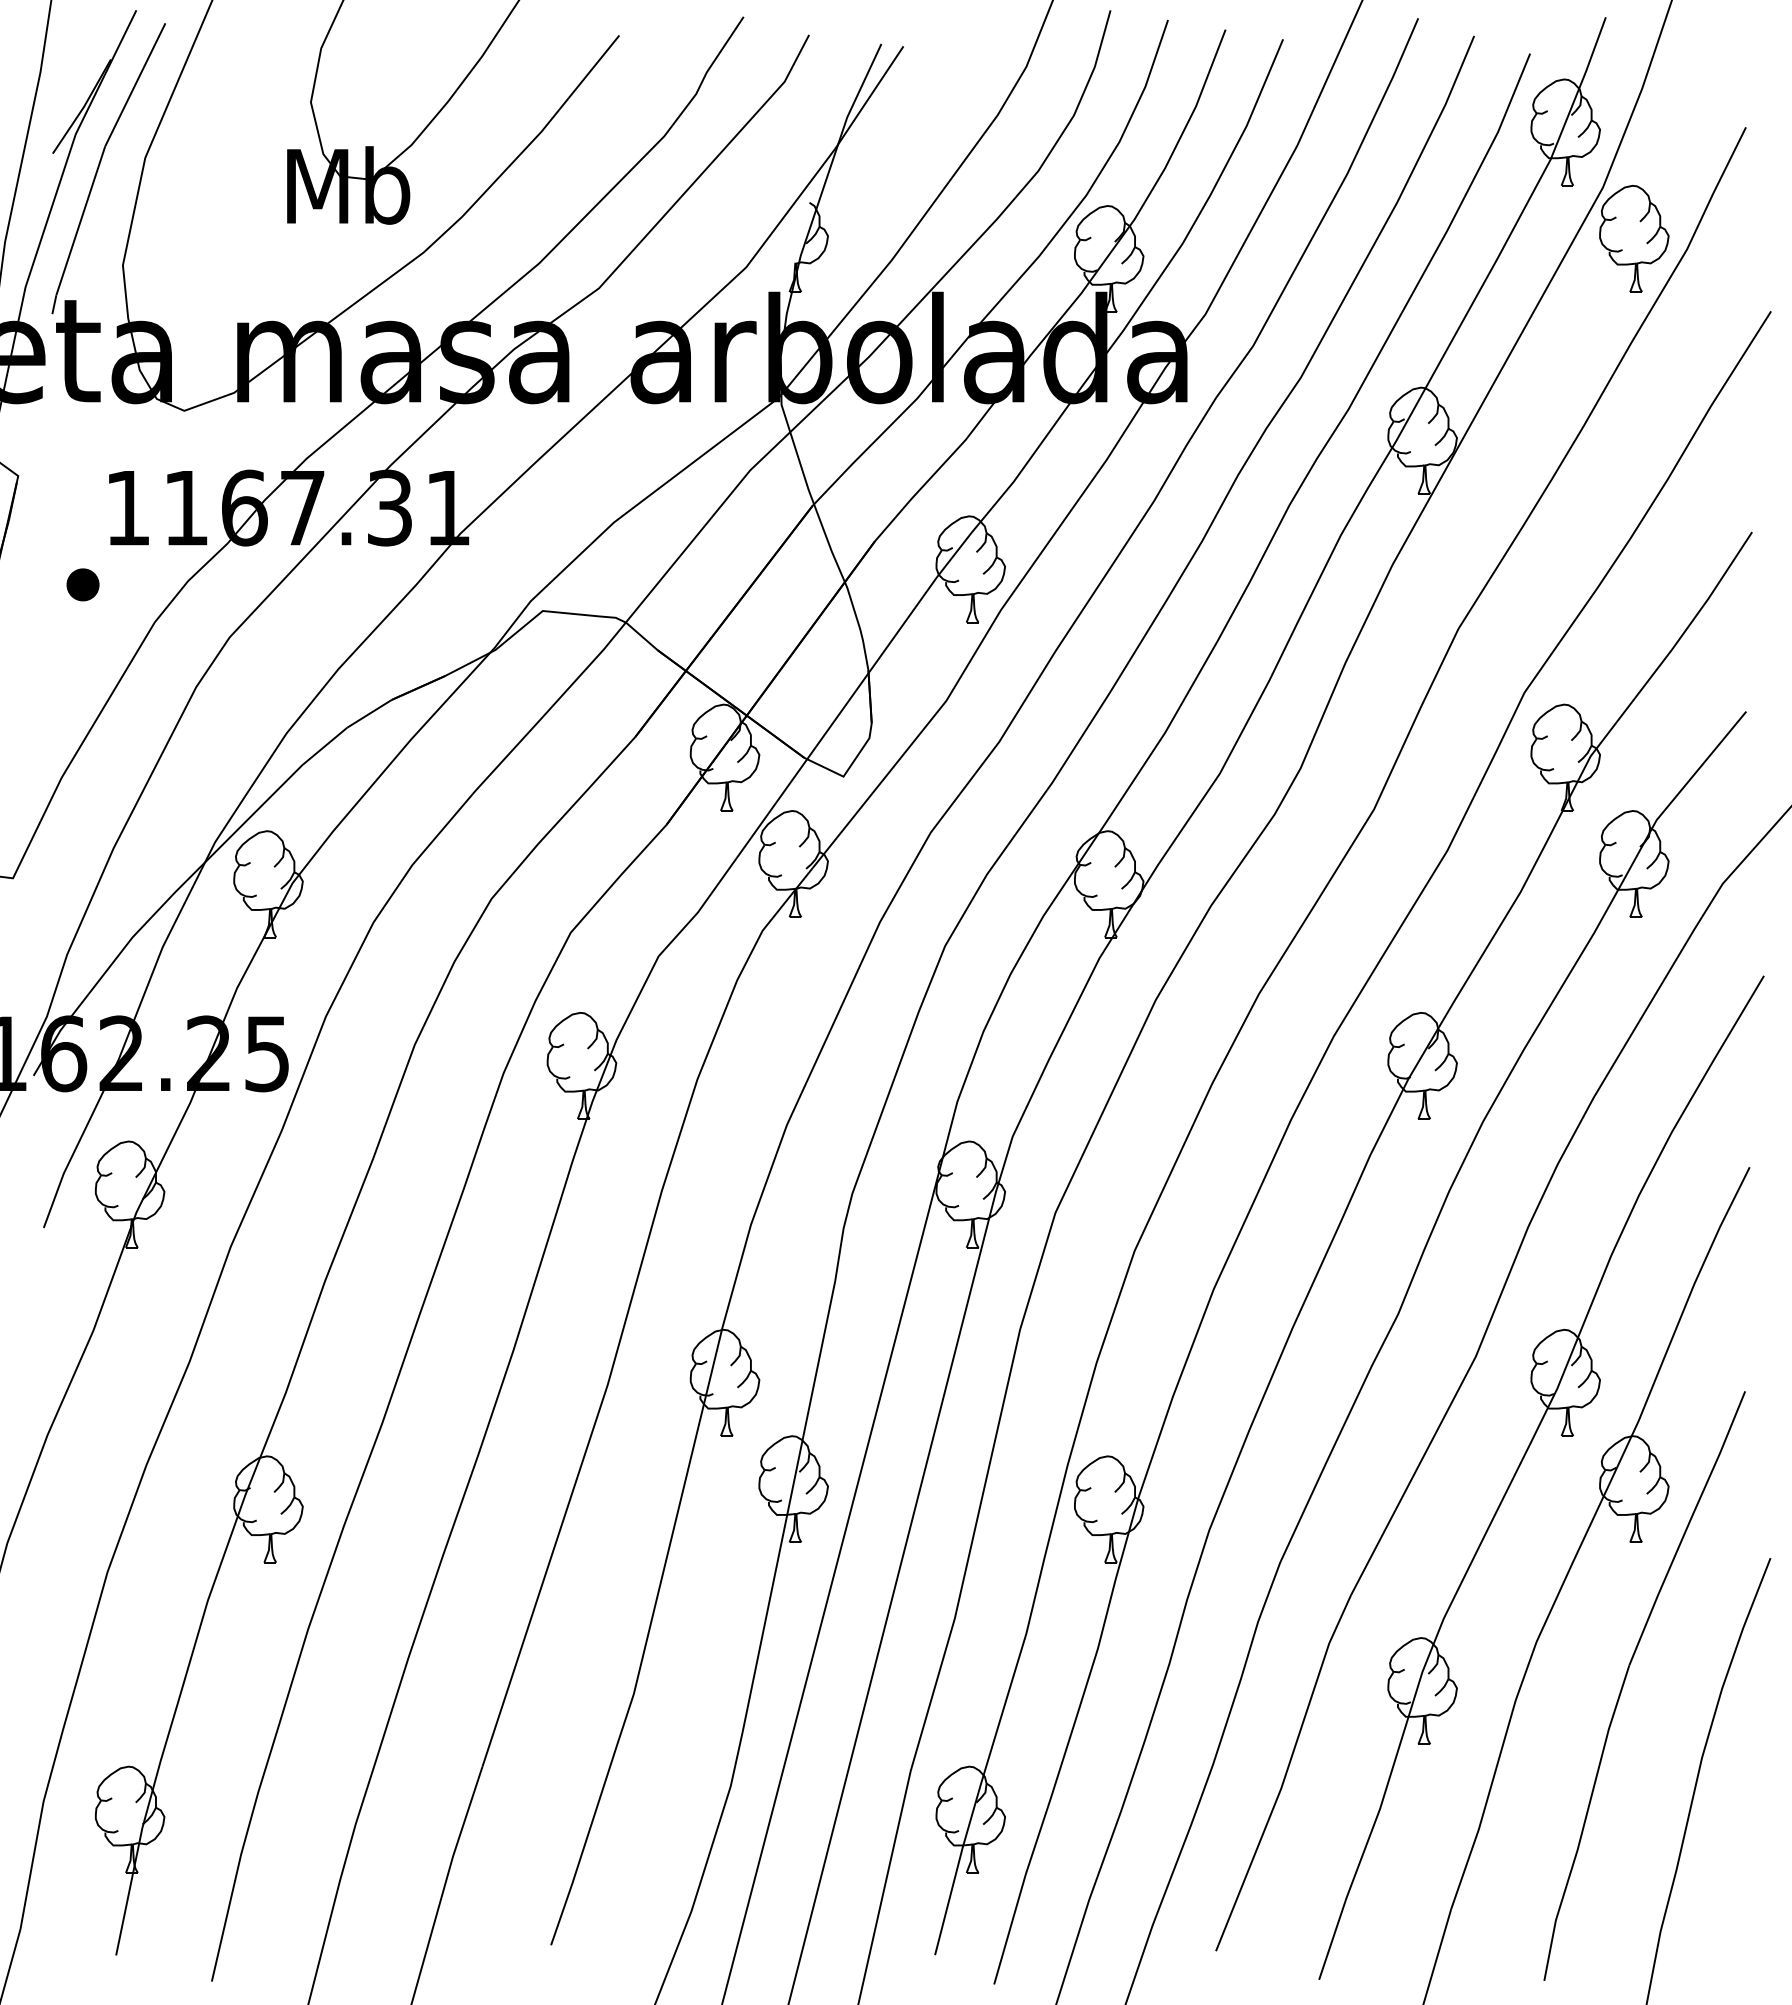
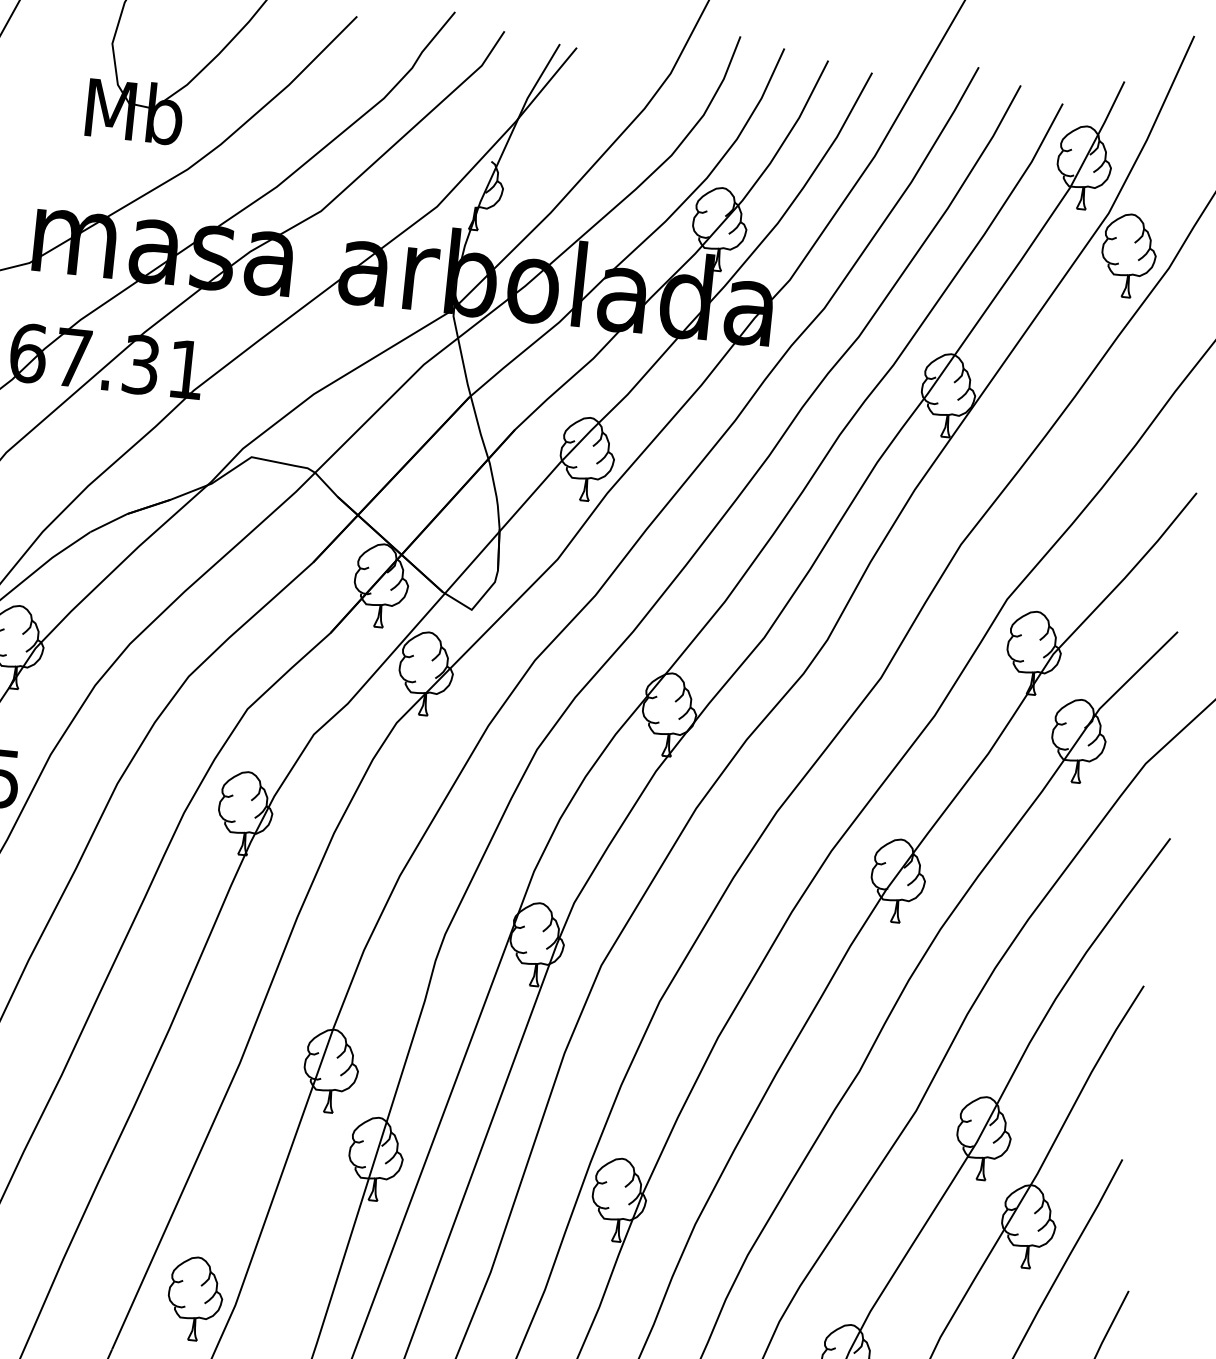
part: (581, 1690) -> (195, 1298), added

